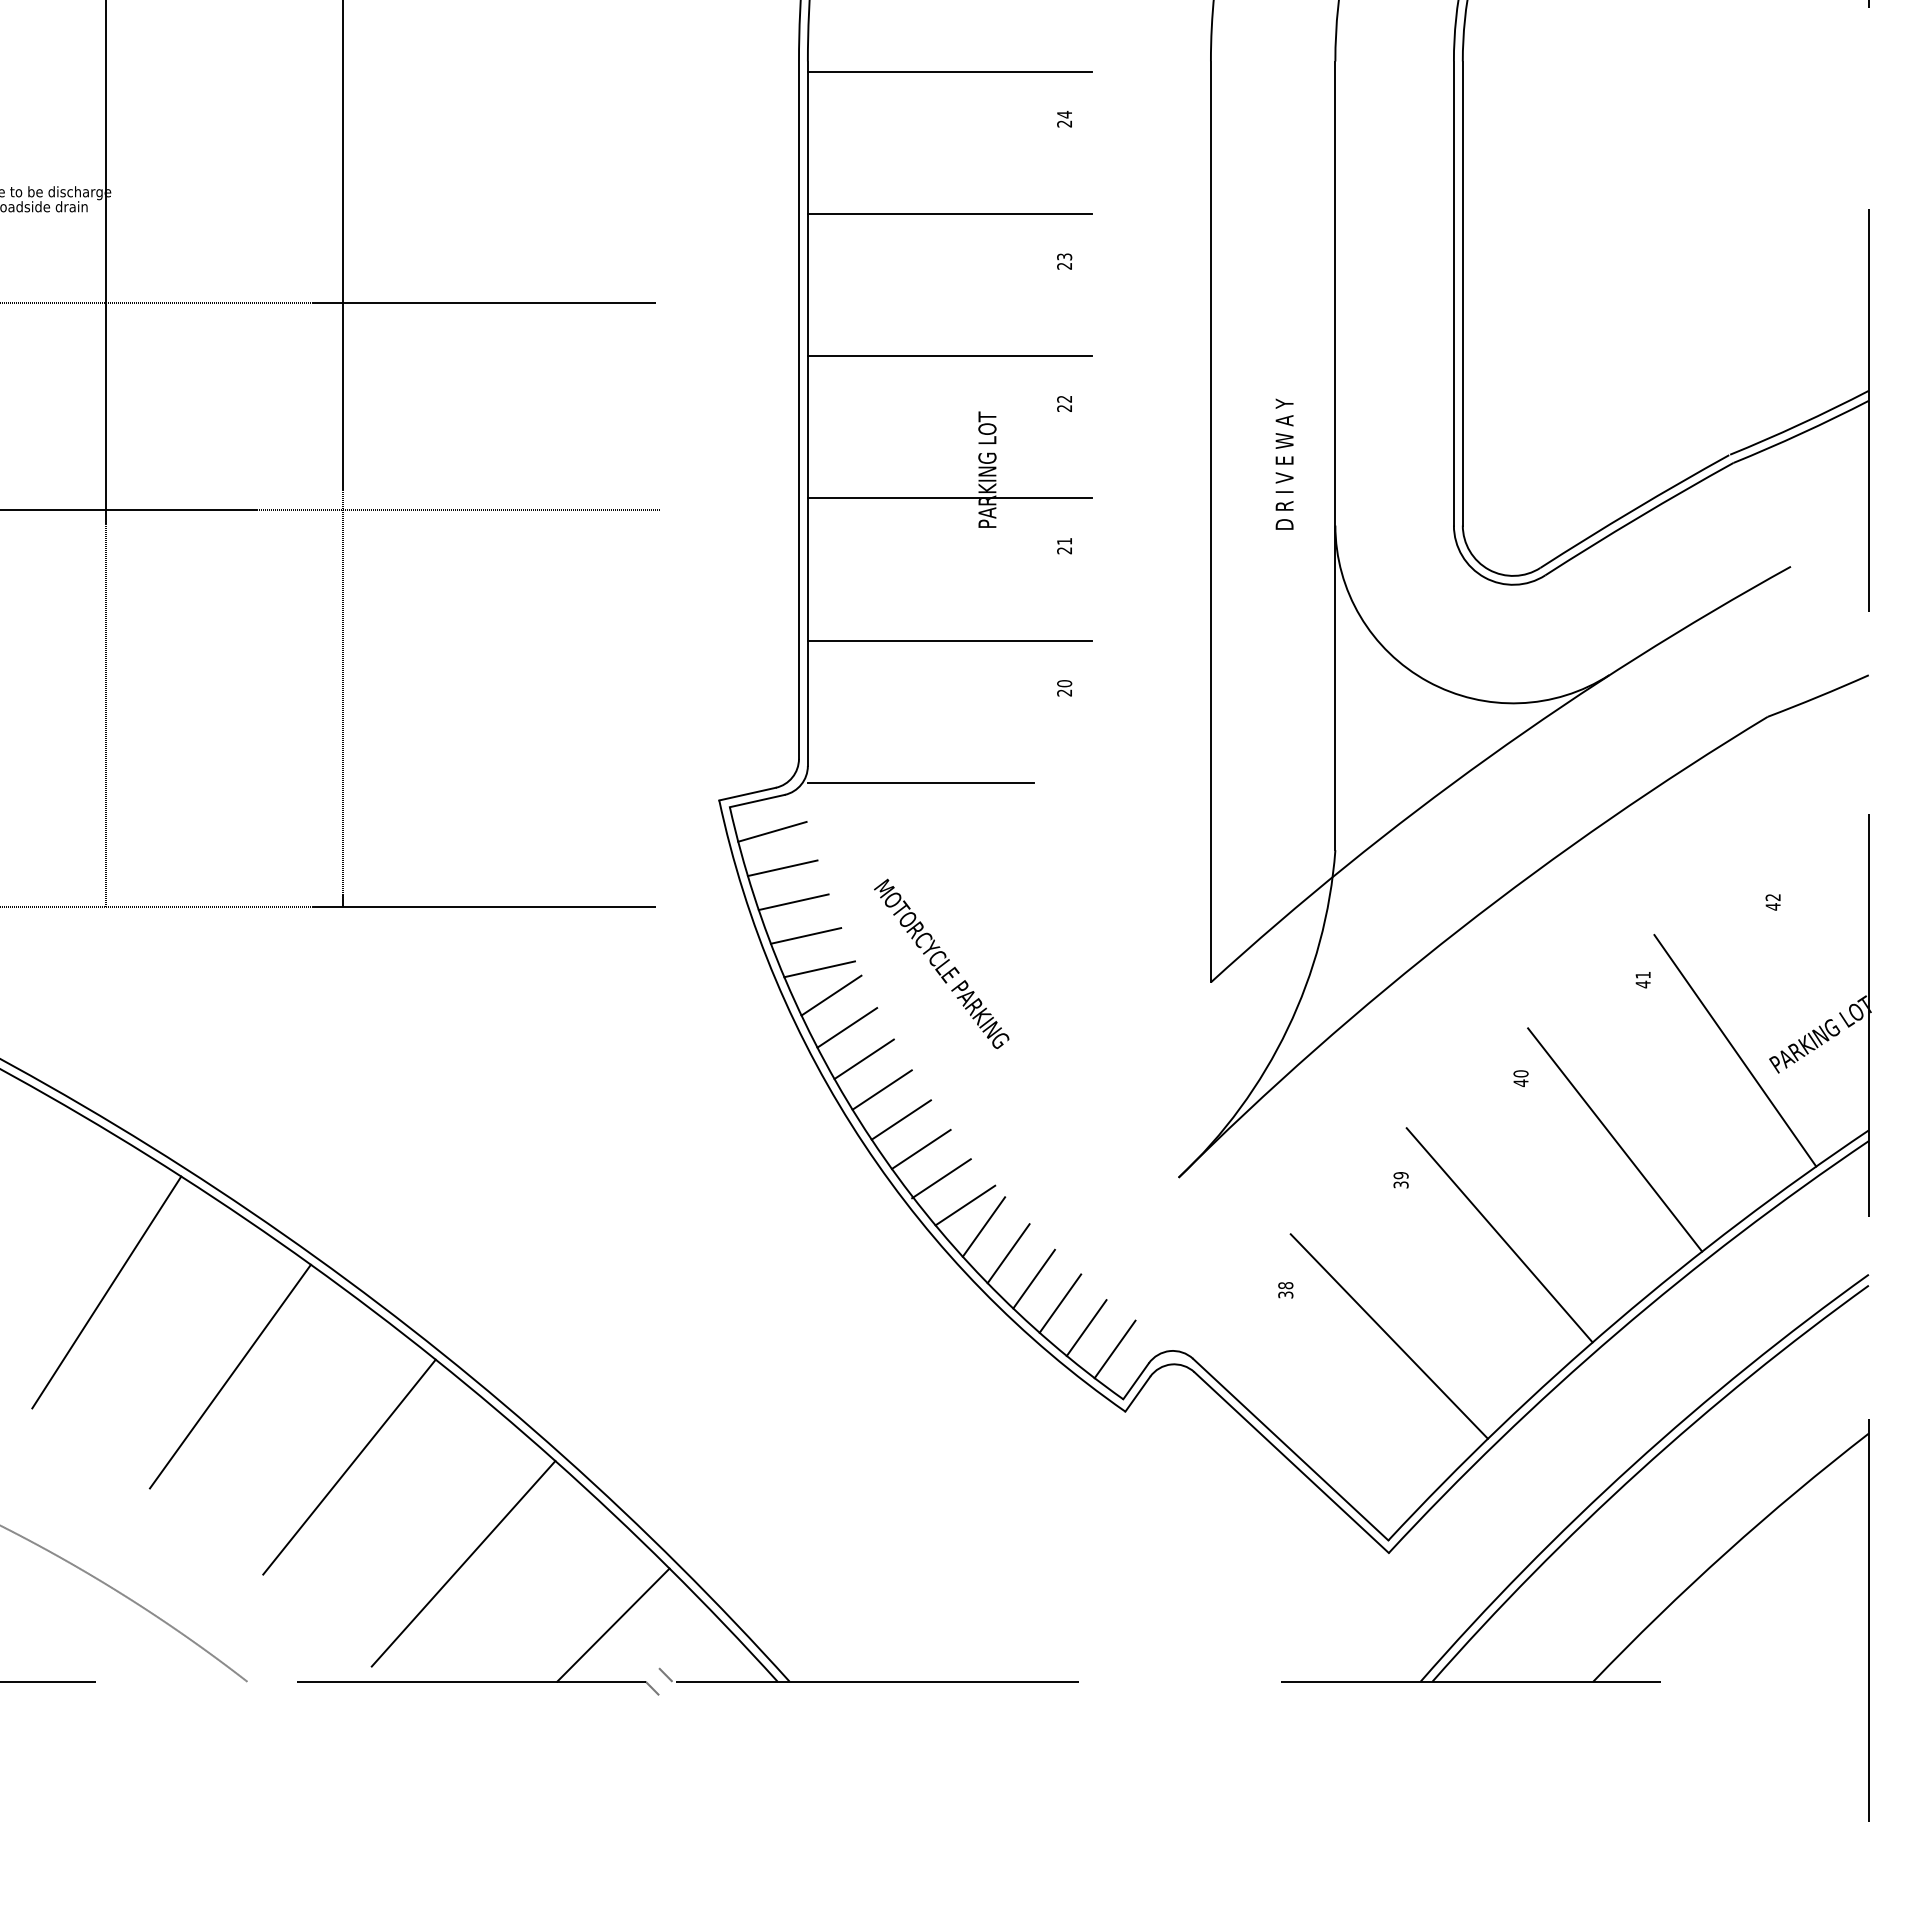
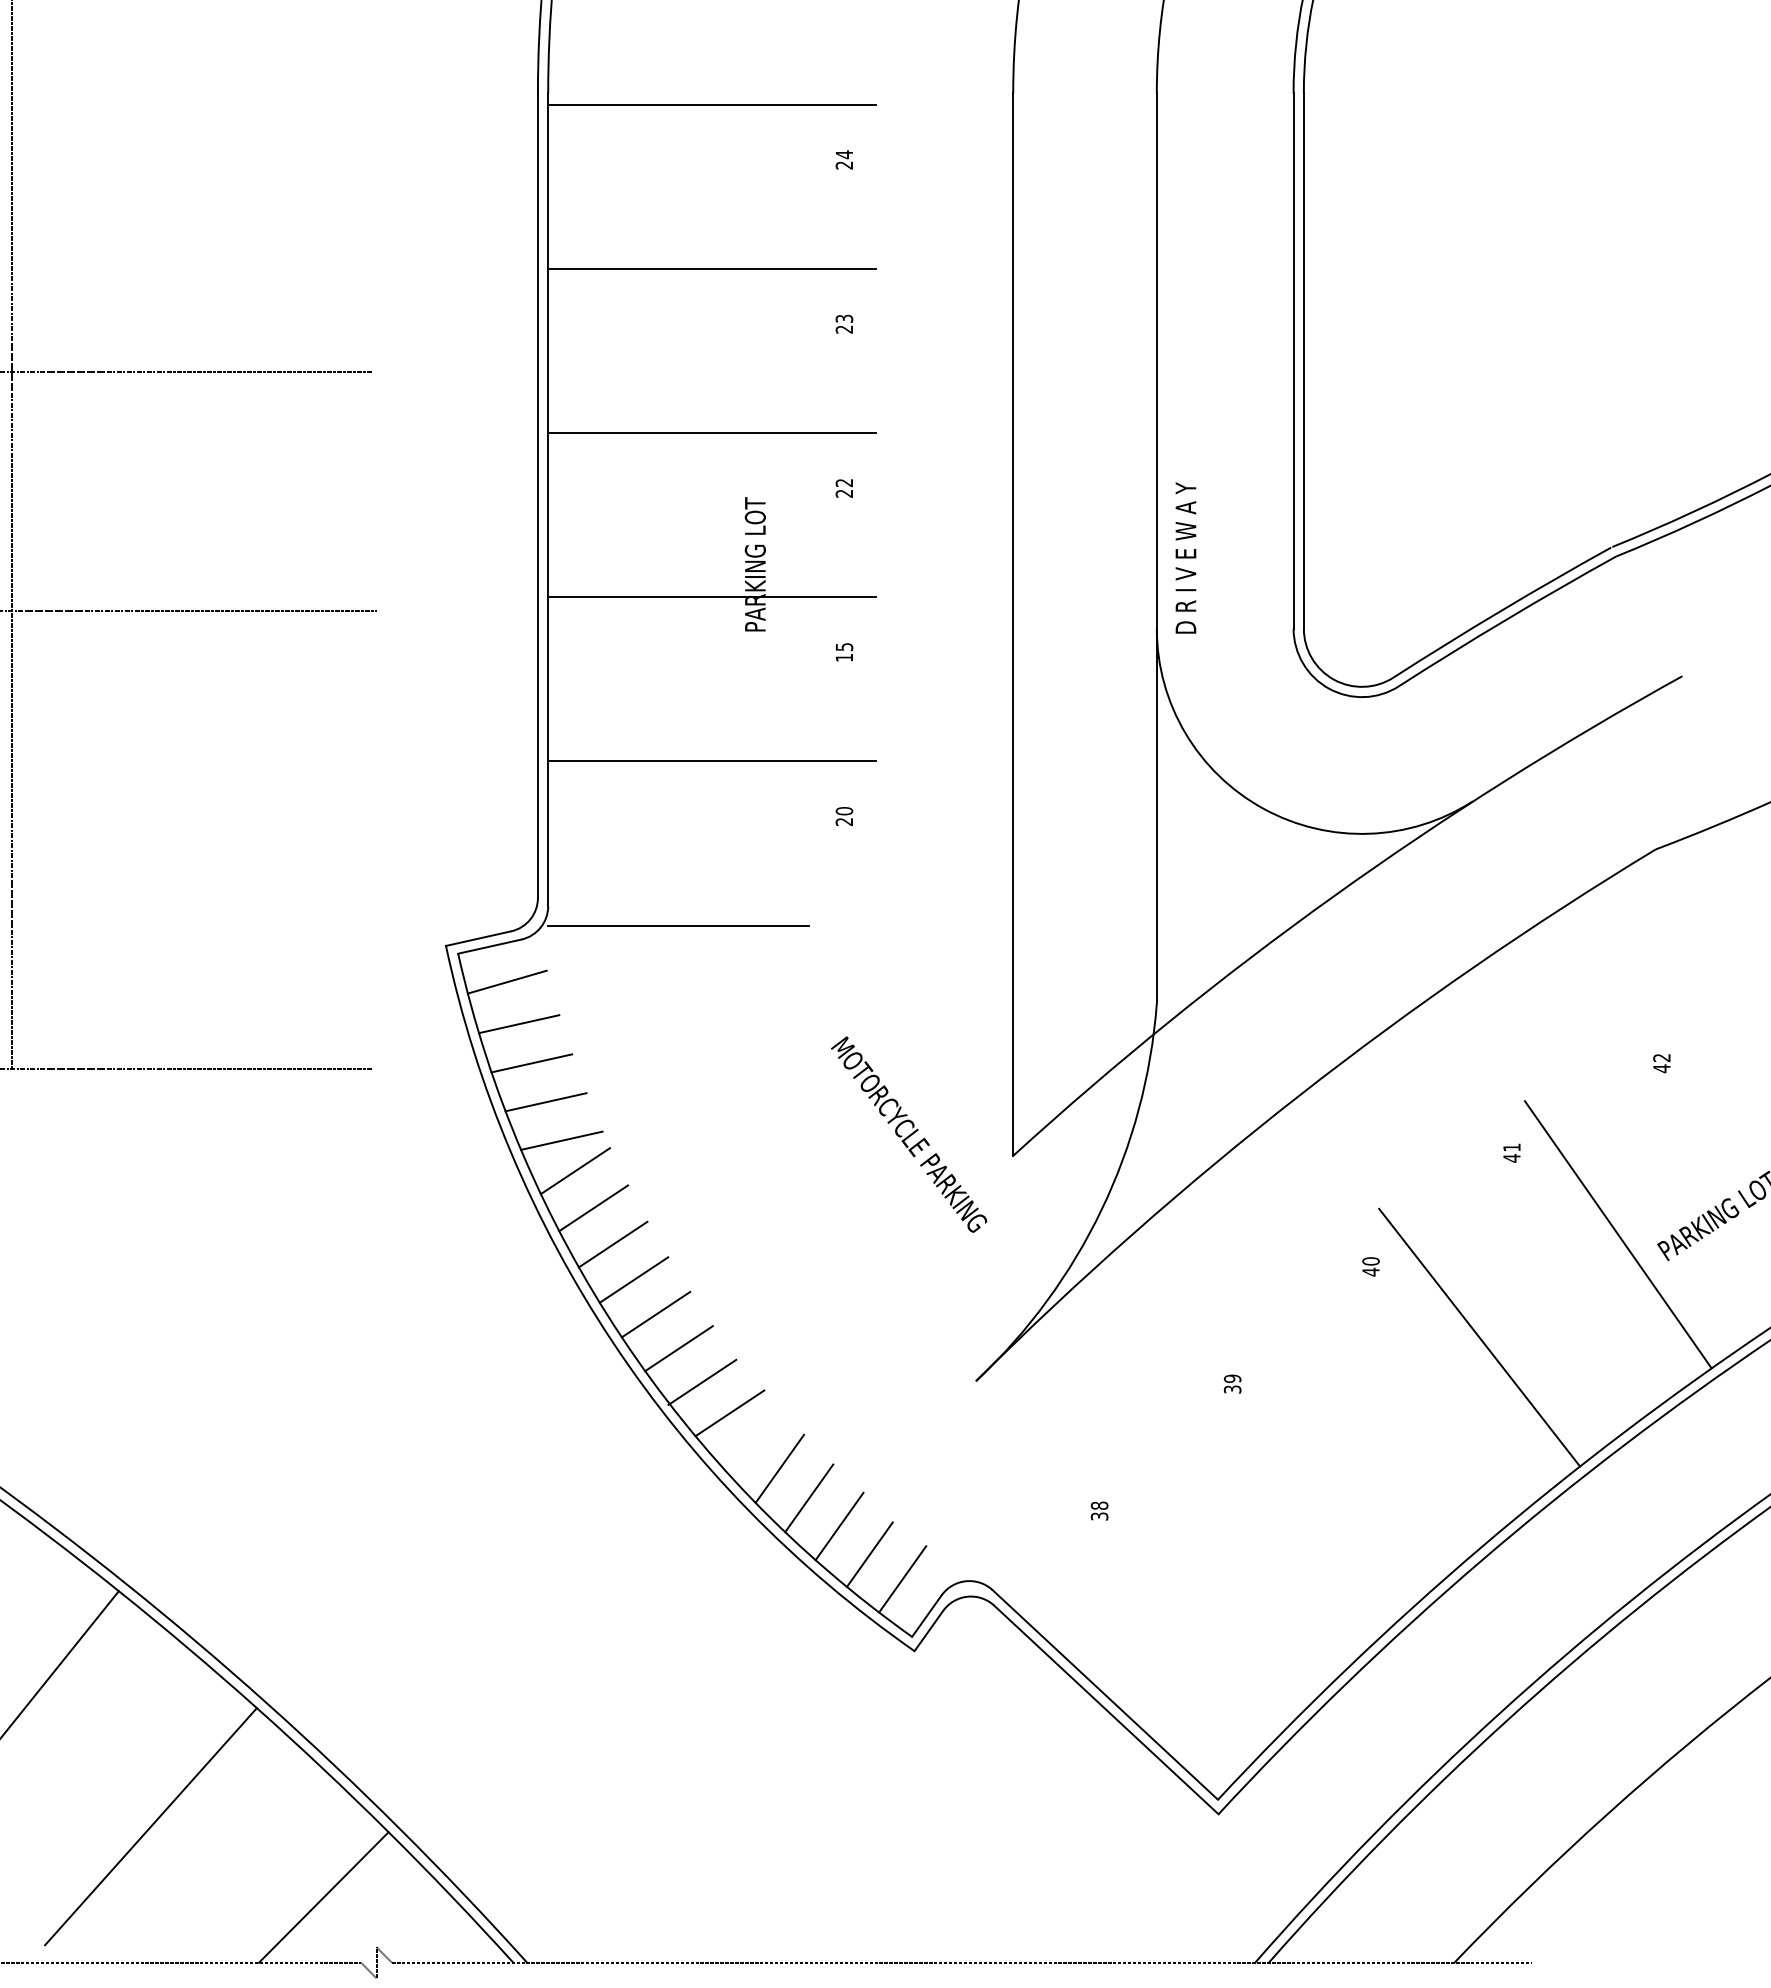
text: (1284, 463) -> (1185, 557), moved
text: (1064, 546) -> (844, 652), 21 -> 15
text: (941, 963) -> (908, 1134), moved
line: (983, 1226) -> (750, 1437), removed
line: (1499, 1235) -> (1346, 1447), removed
line: (1388, 1336) -> (1218, 1564), removed

